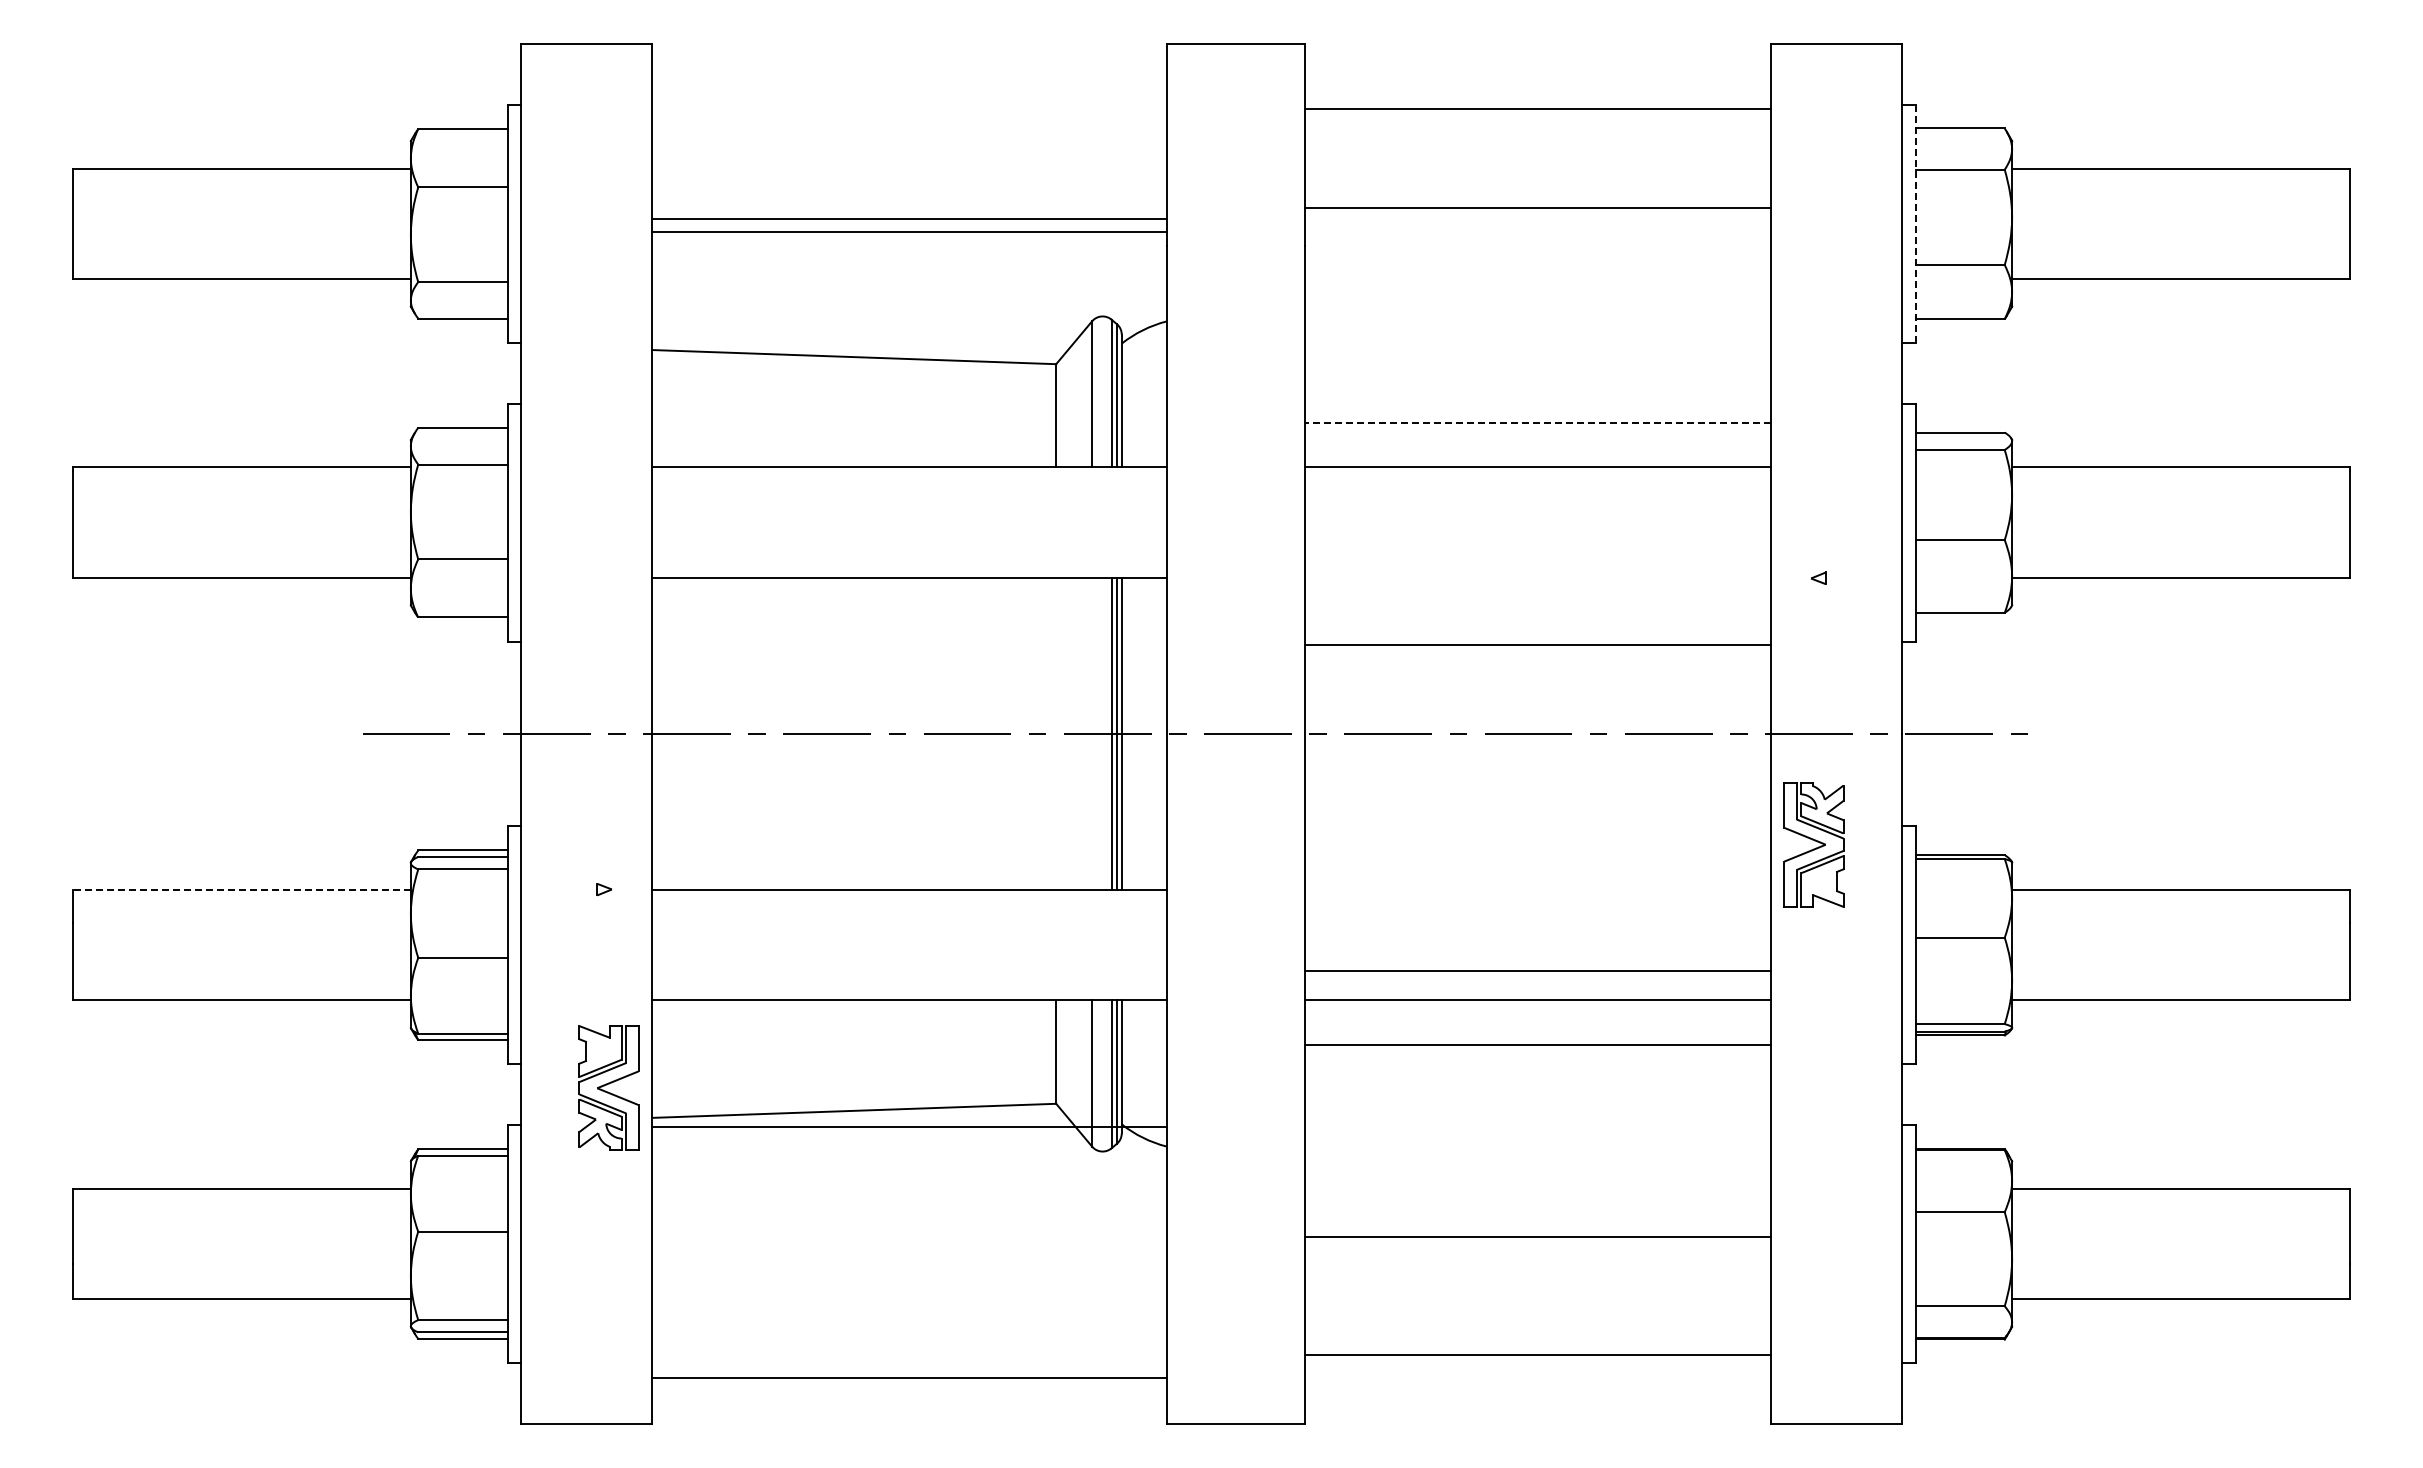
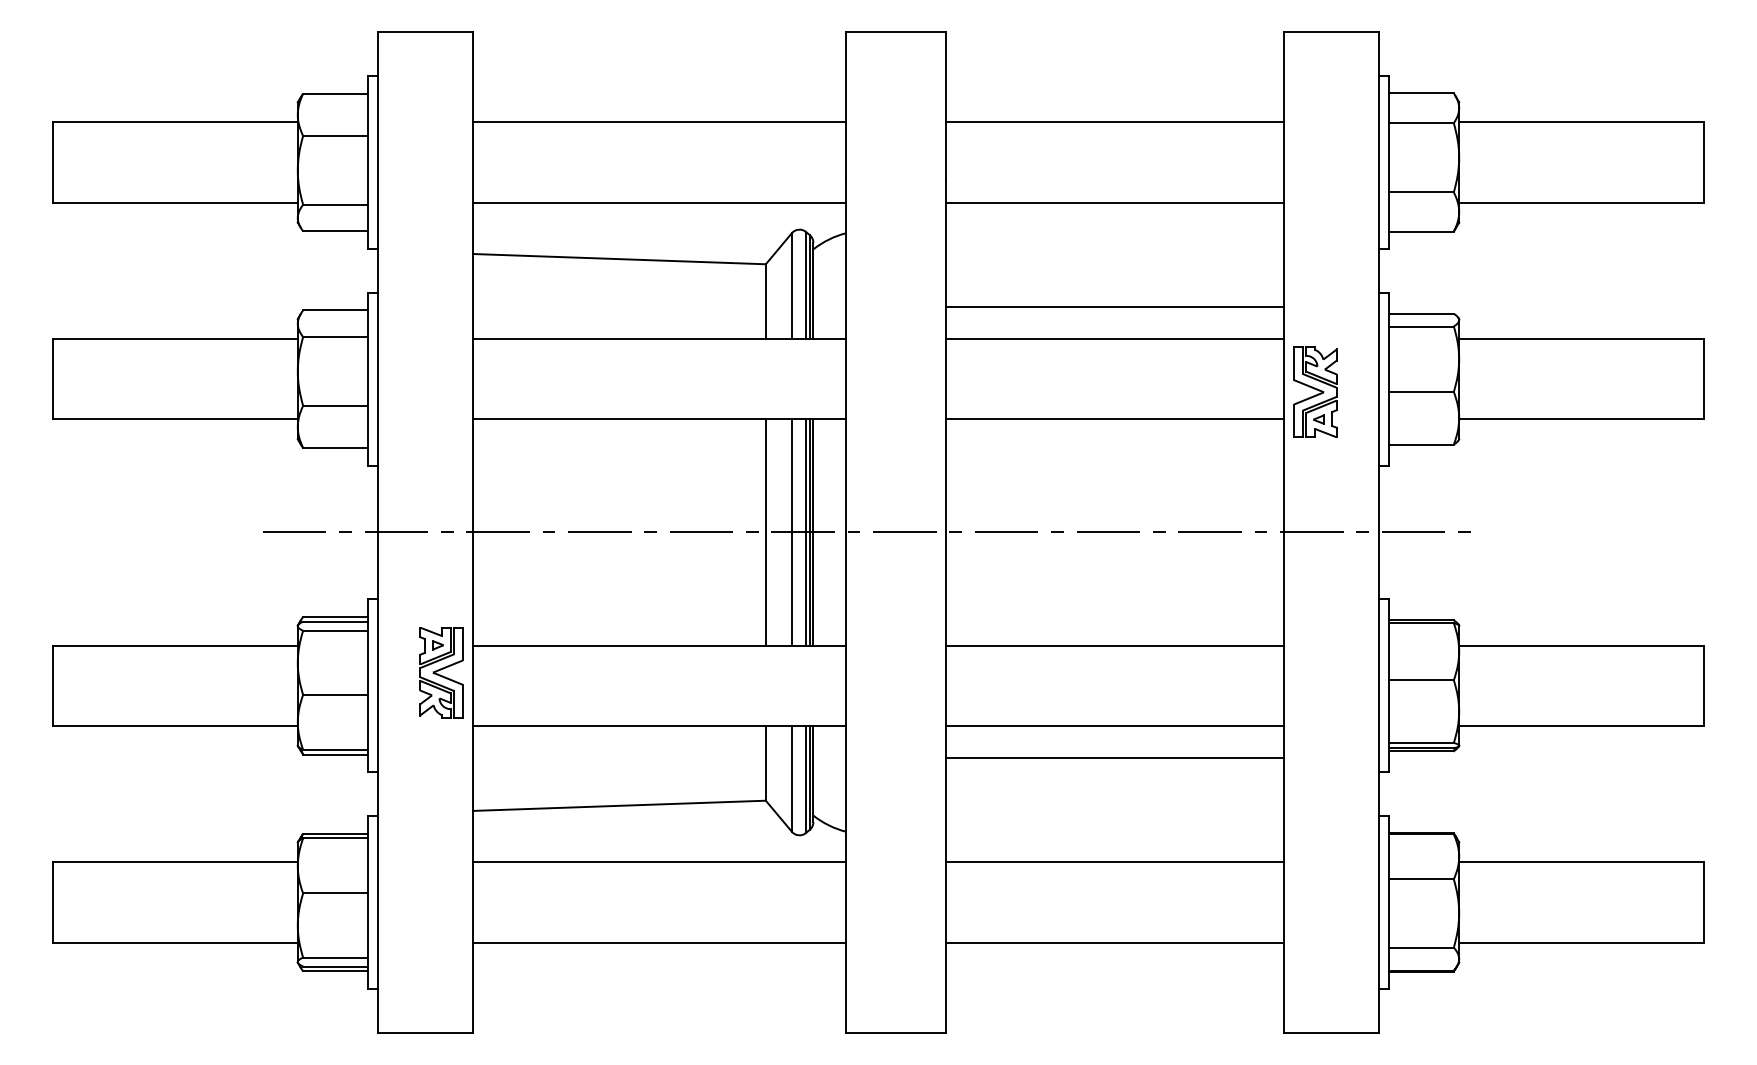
line: (1537, 108) -> (1114, 122), moved
line: (1537, 208) -> (1114, 202), moved
line: (909, 218) -> (659, 122), moved
line: (1915, 224) -> (1389, 162), dashed -> solid
line: (909, 232) -> (659, 202), moved
line: (1537, 423) -> (1114, 307), dashed -> solid
line: (1537, 644) -> (1114, 418), moved
line: (1056, 733) -> (766, 532), added
line: (1092, 733) -> (792, 532), added
part: (1813, 844) -> (1315, 392), moved
line: (241, 890) -> (174, 646), dashed -> solid
line: (1537, 971) -> (1114, 646), moved
part: (608, 1087) -> (441, 672), moved
line: (909, 1126) -> (659, 862), moved
line: (1537, 1236) -> (1114, 862), moved
line: (1537, 1355) -> (1114, 942), moved
line: (909, 1378) -> (659, 942), moved

